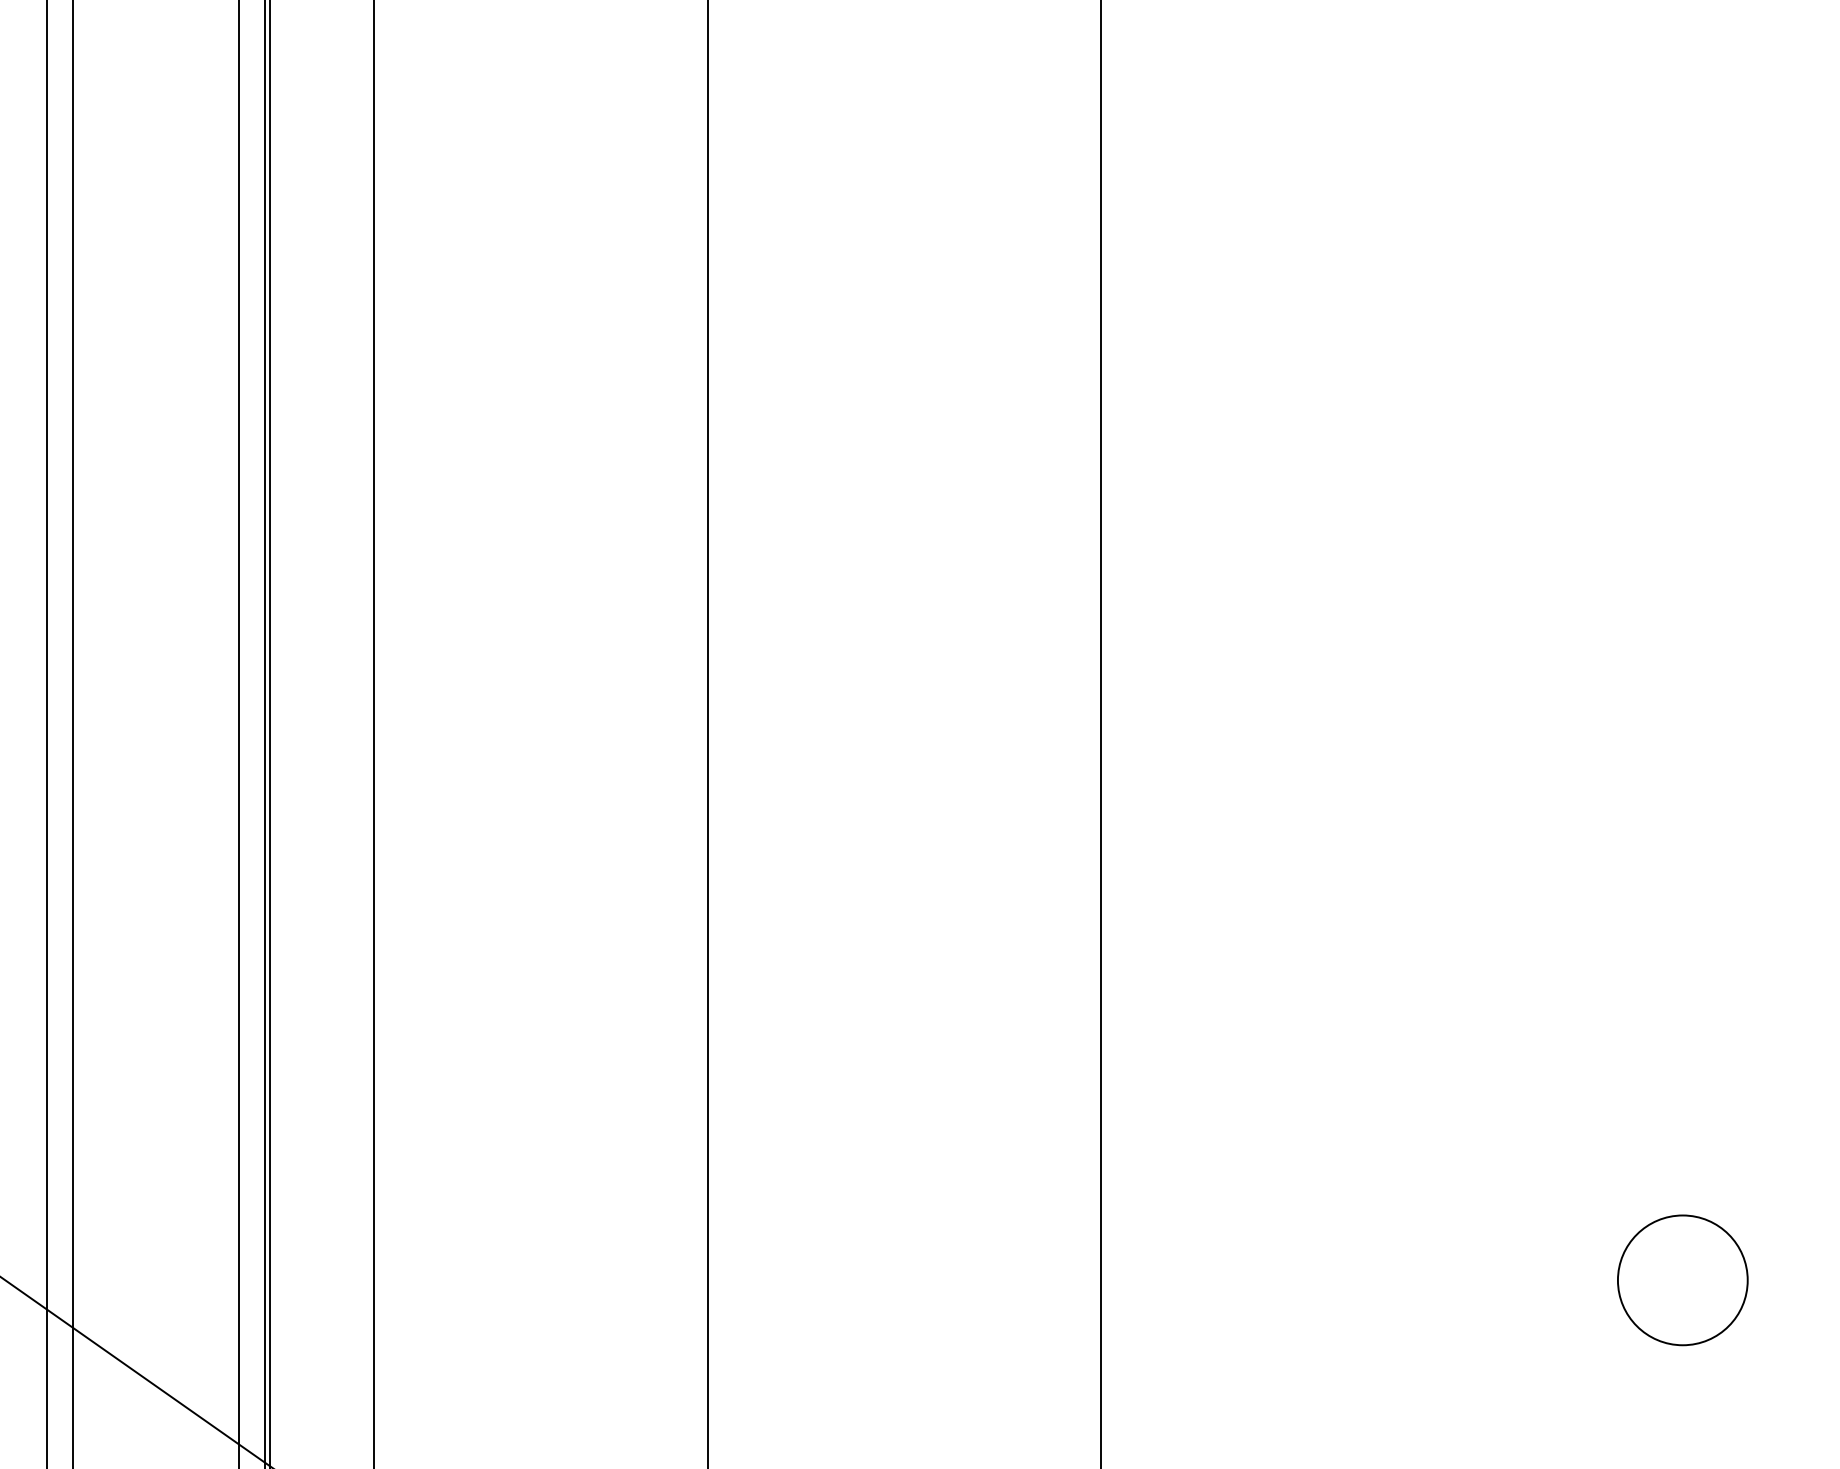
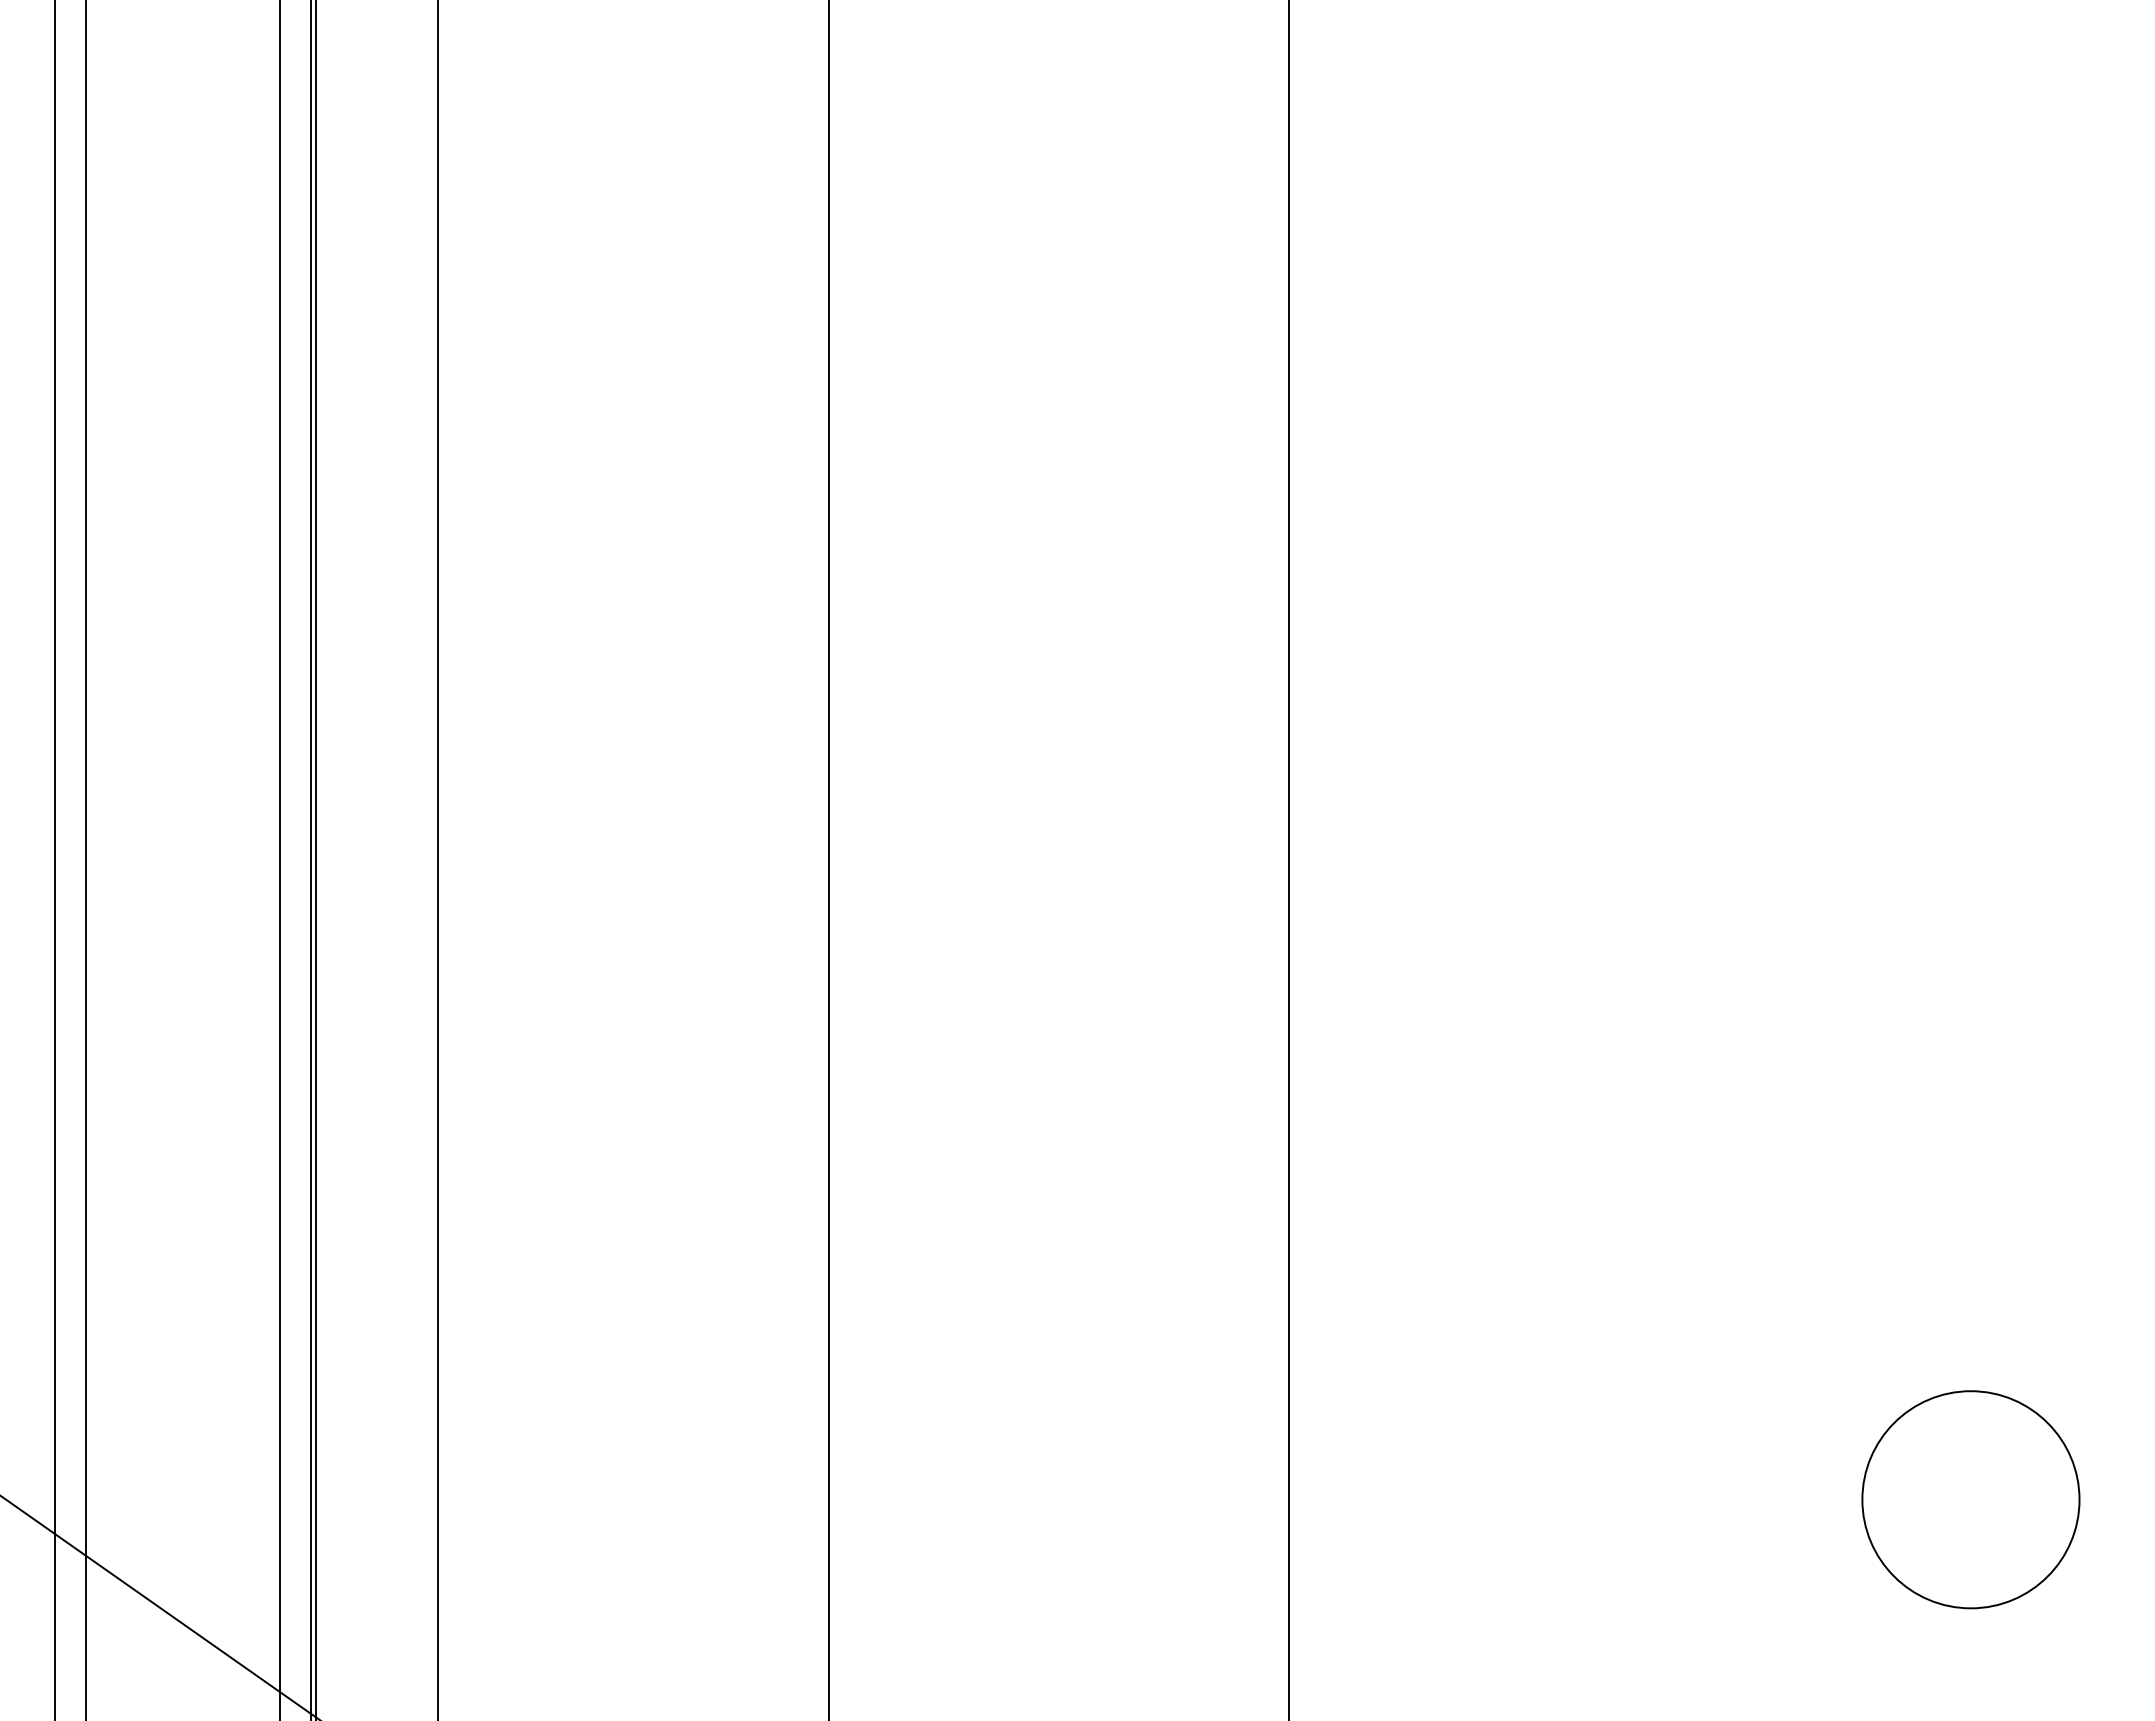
circle: (1682, 1280) -> (1970, 1499), size x1.43

